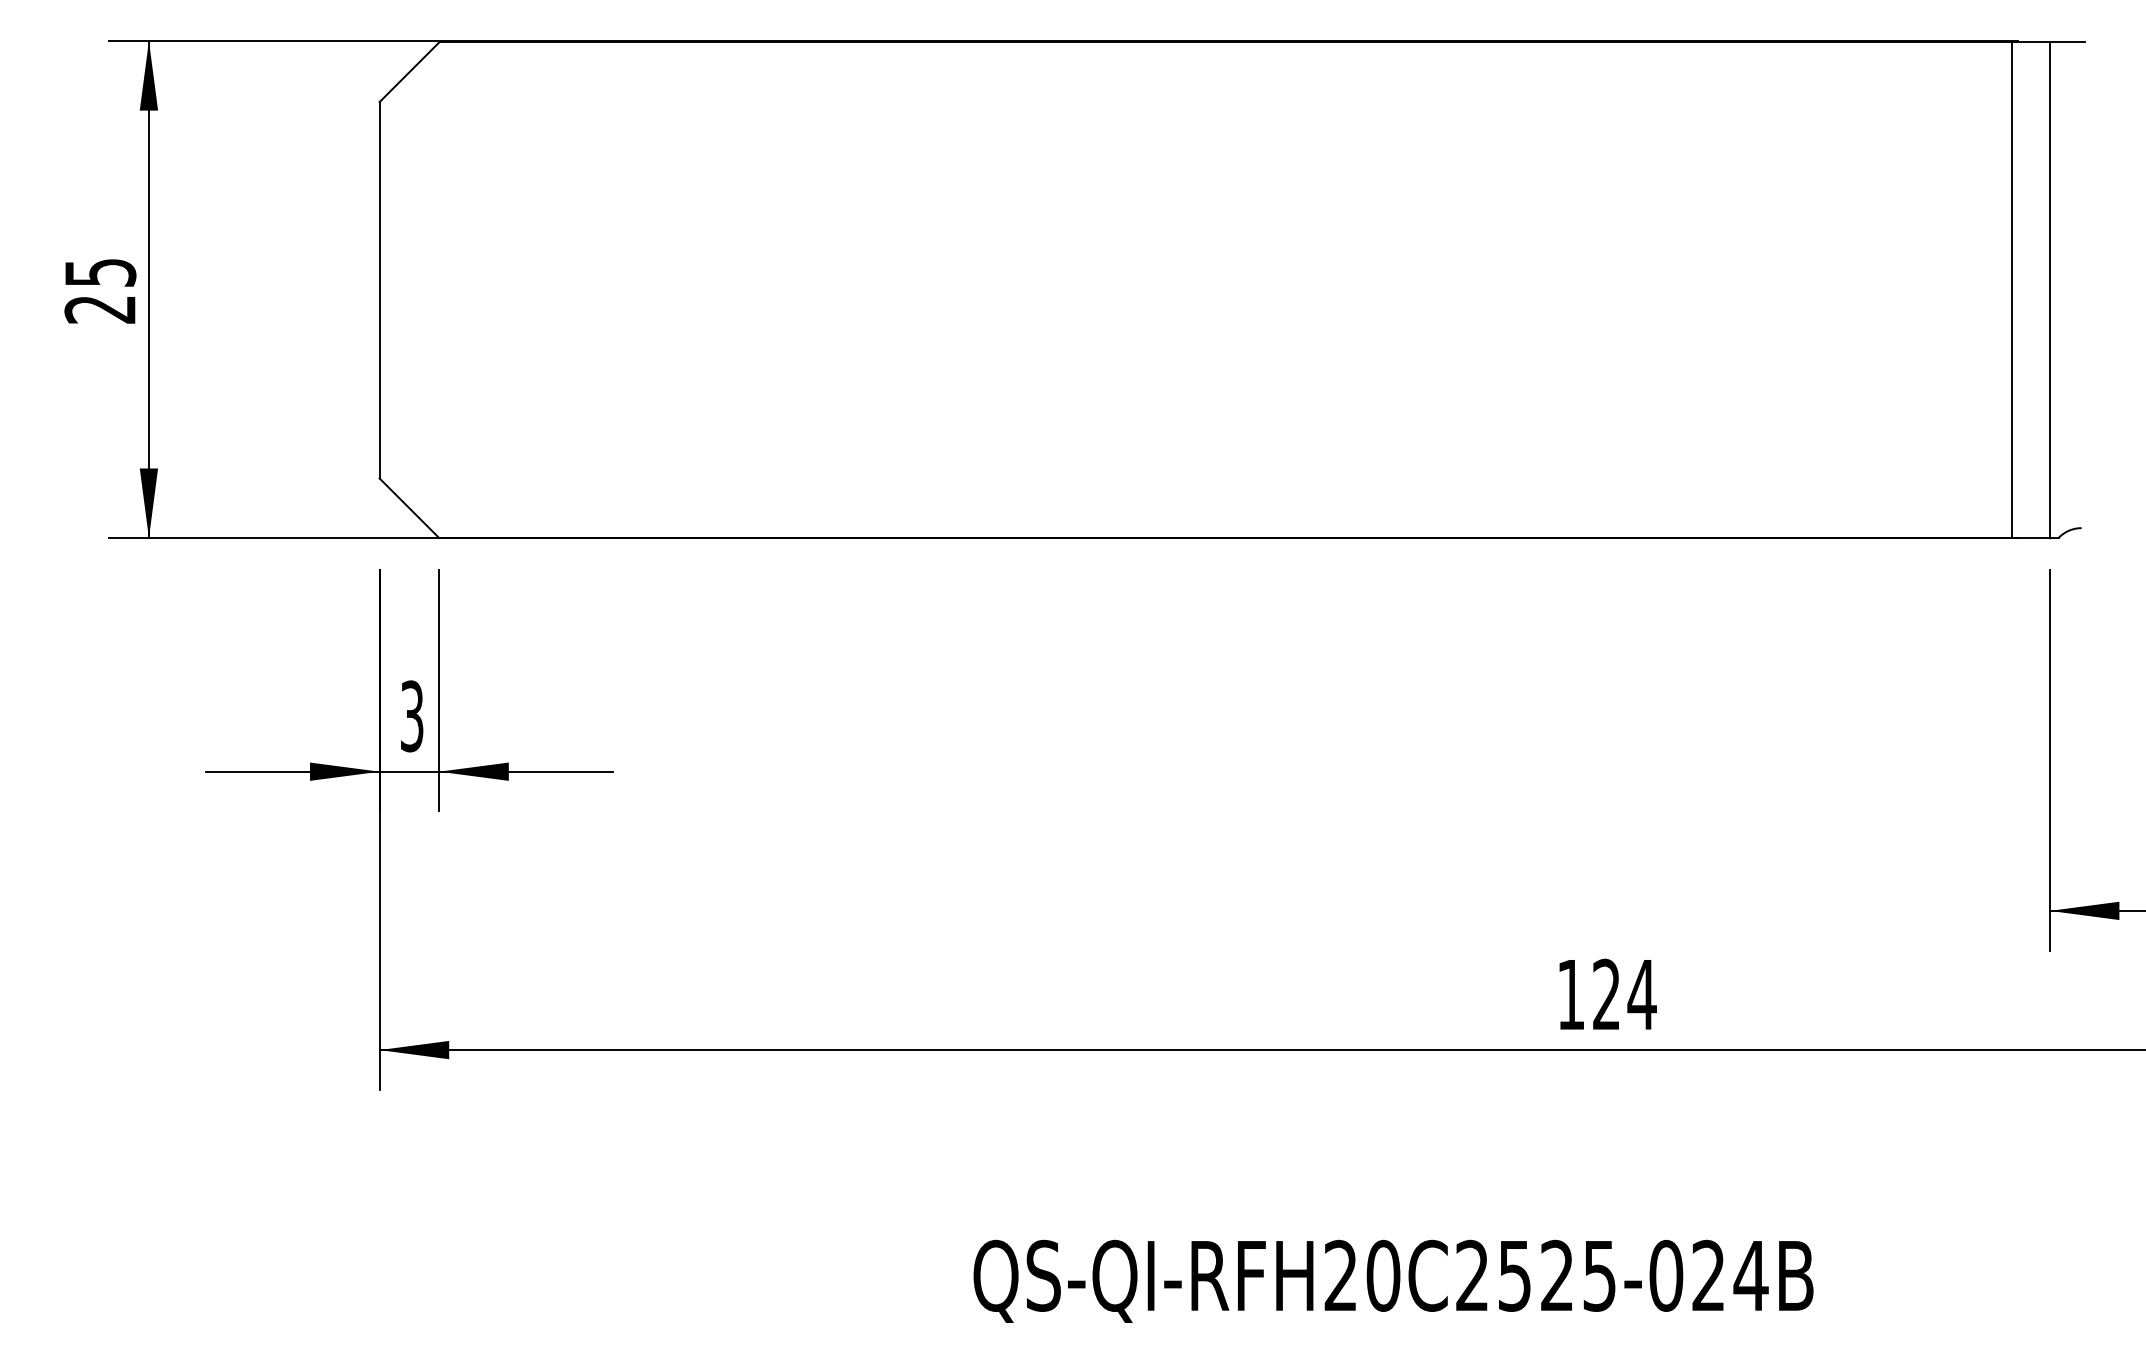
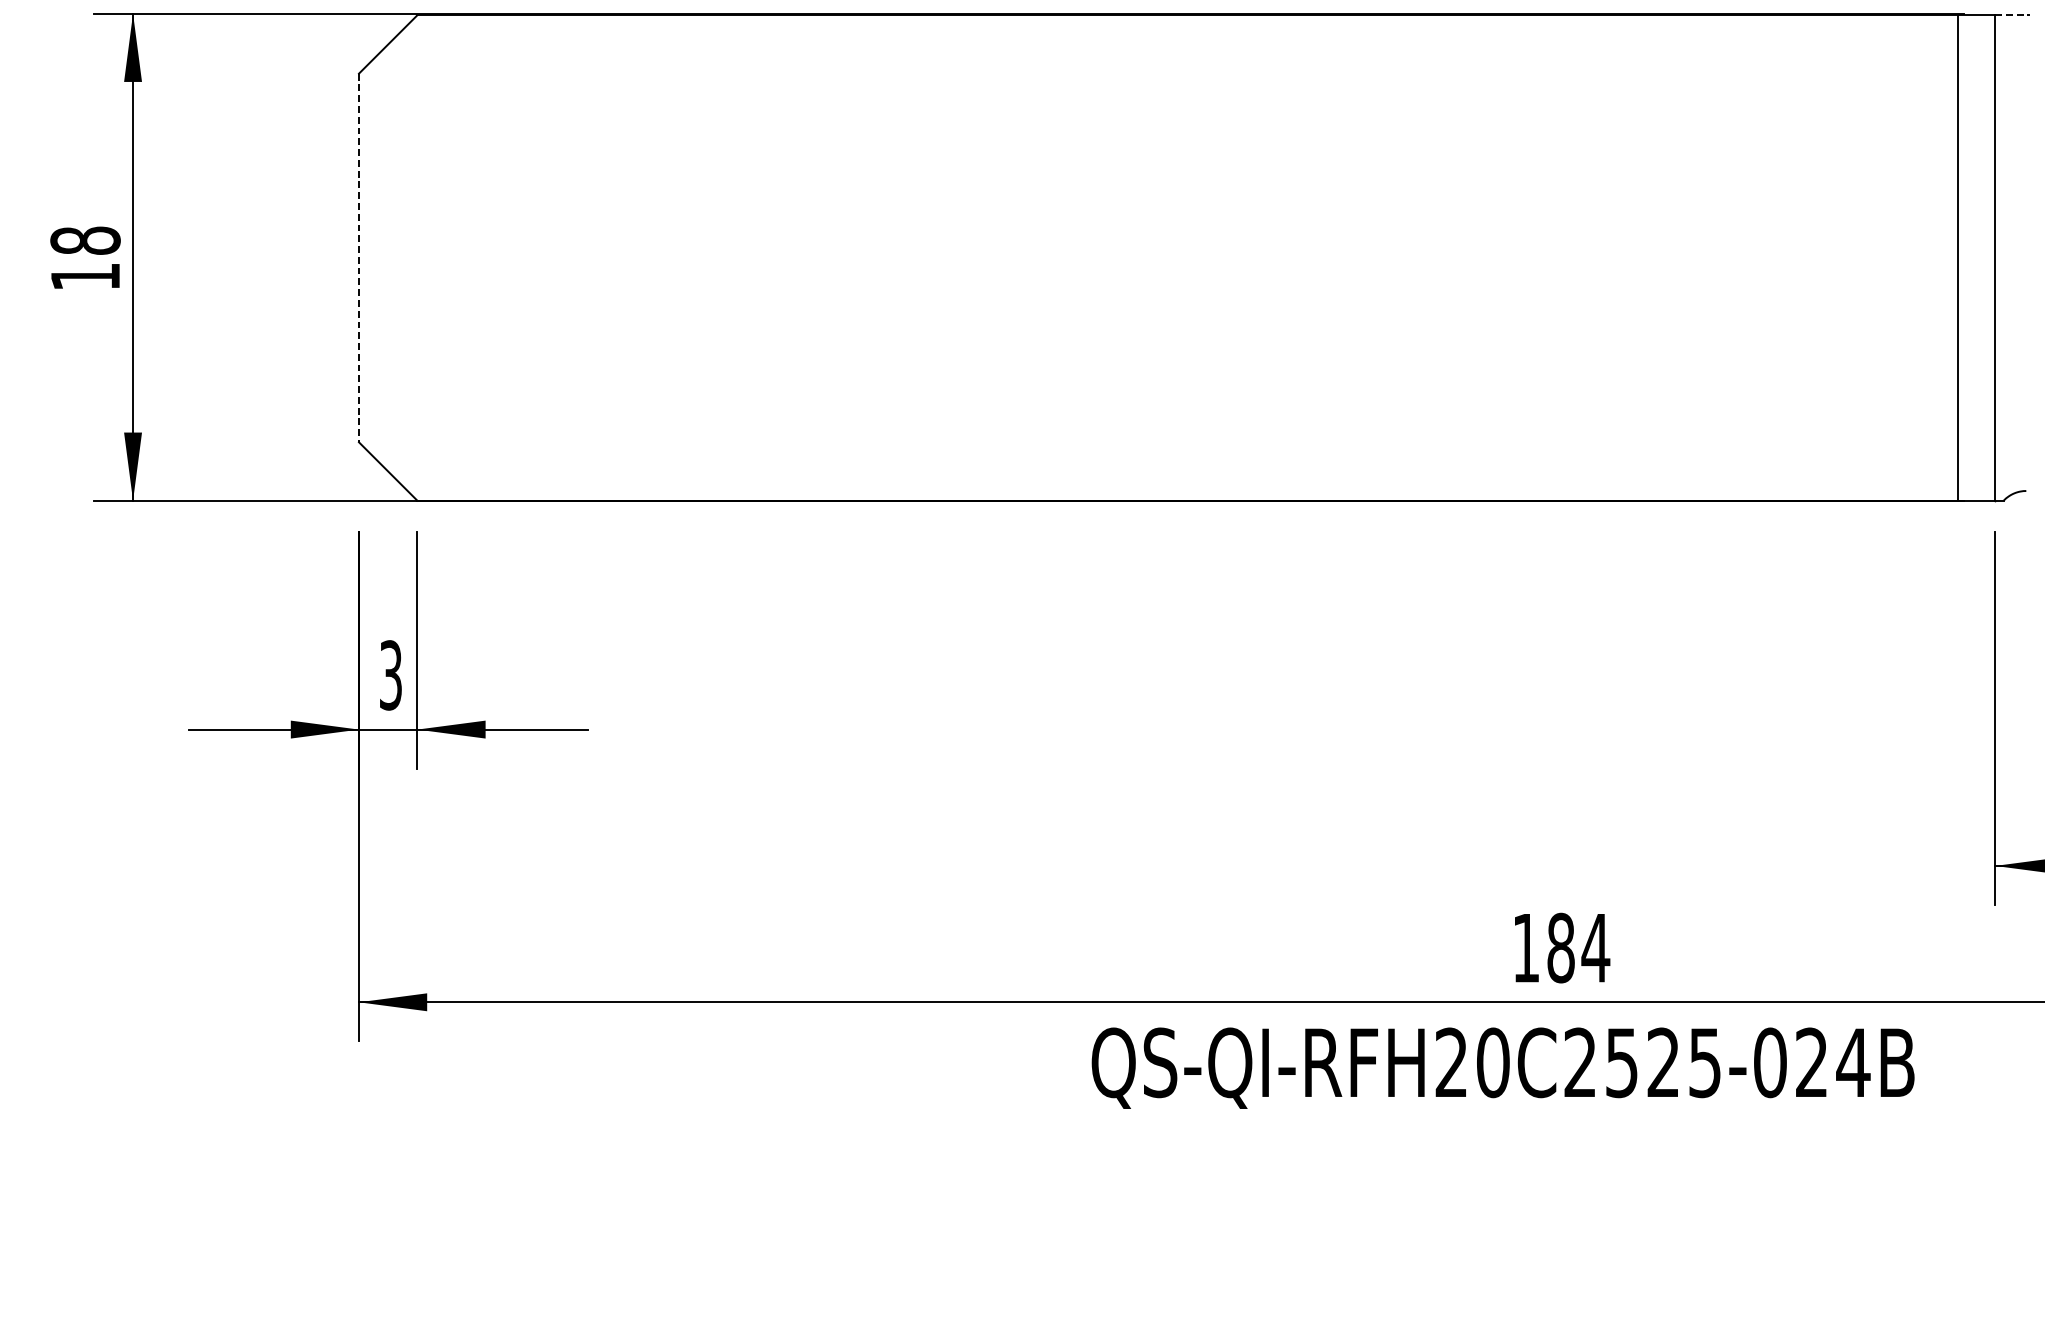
line: (2067, 42) -> (2012, 15), solid -> dashed
text: (100, 290) -> (85, 258), 25 -> 18
line: (379, 290) -> (358, 258), solid -> dashed
text: (1606, 994) -> (1560, 947), 124 -> 184
text: (1393, 1280) -> (1503, 1067), moved

